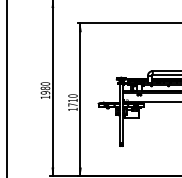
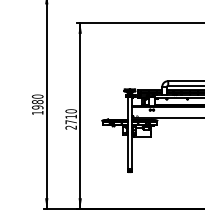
text: (72, 109) -> (70, 127), 1710 -> 2710

